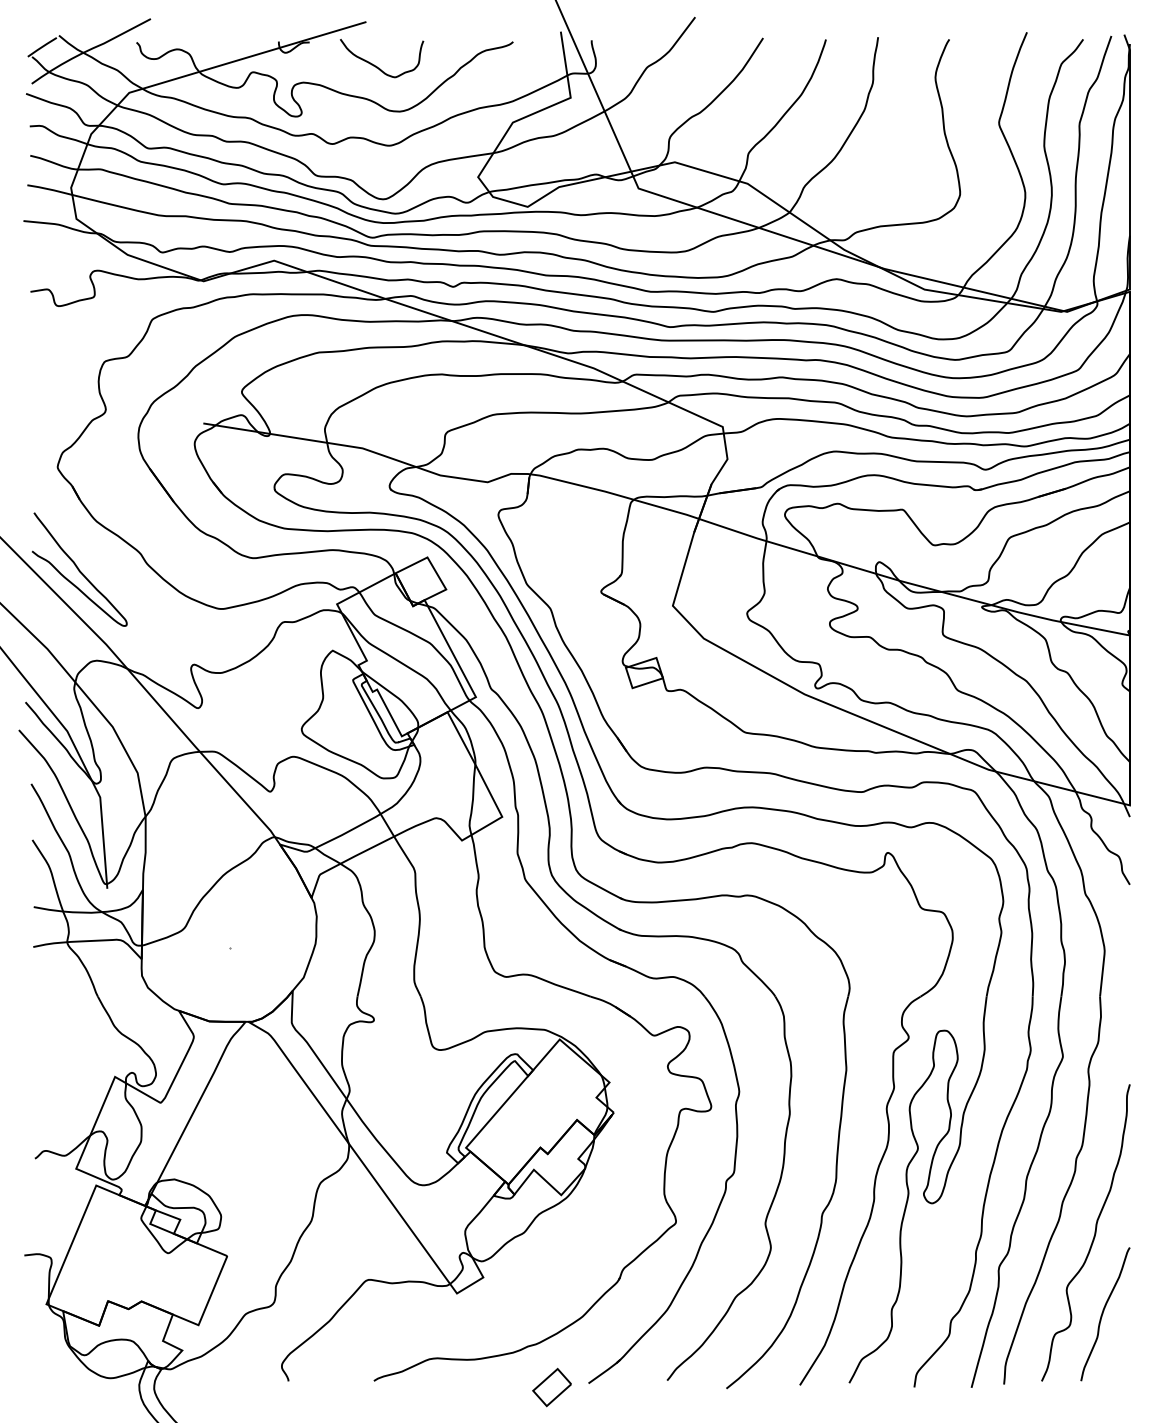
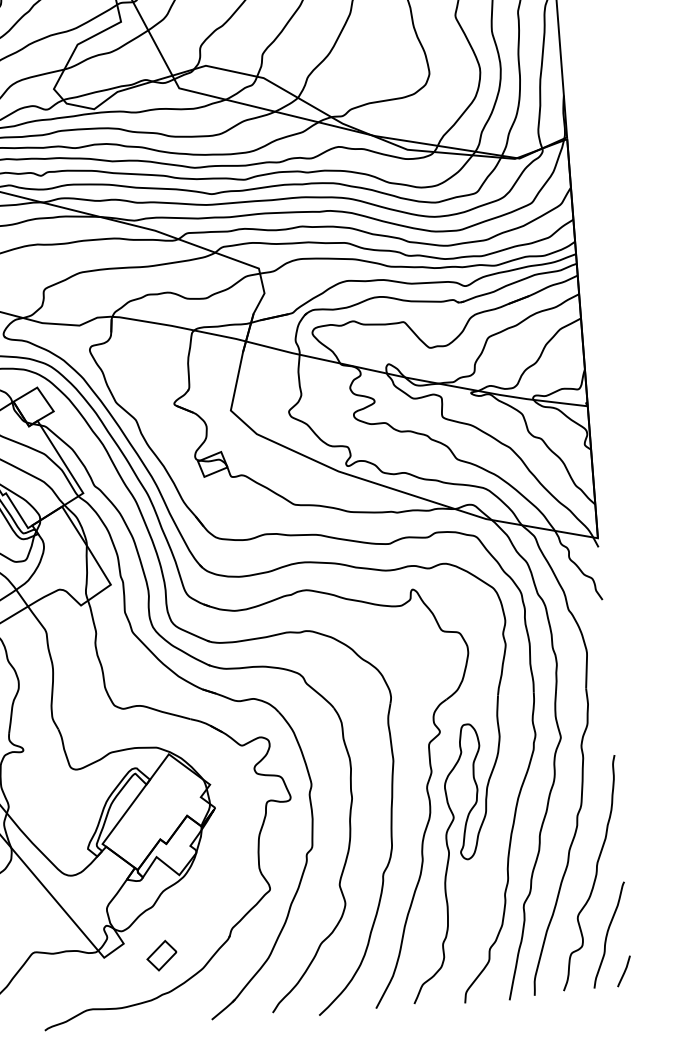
curve: (1121, 1361) -> (624, 970), added
part: (551, 1387) -> (161, 955), moved

